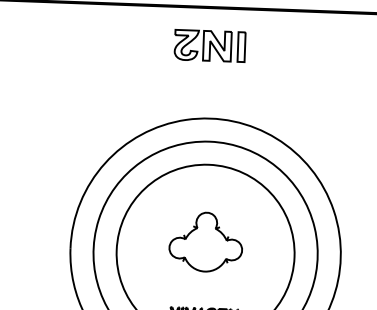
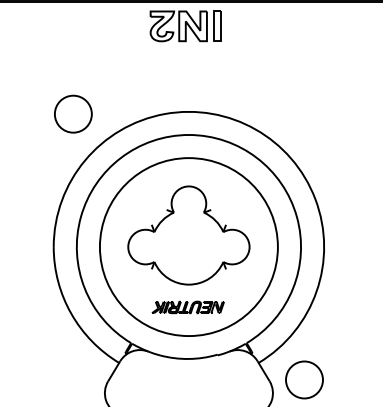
part: (209, 46) -> (185, 26), moved
part: (95, 115) -> (73, 113), added
part: (205, 242) -> (188, 235), size x1.67

